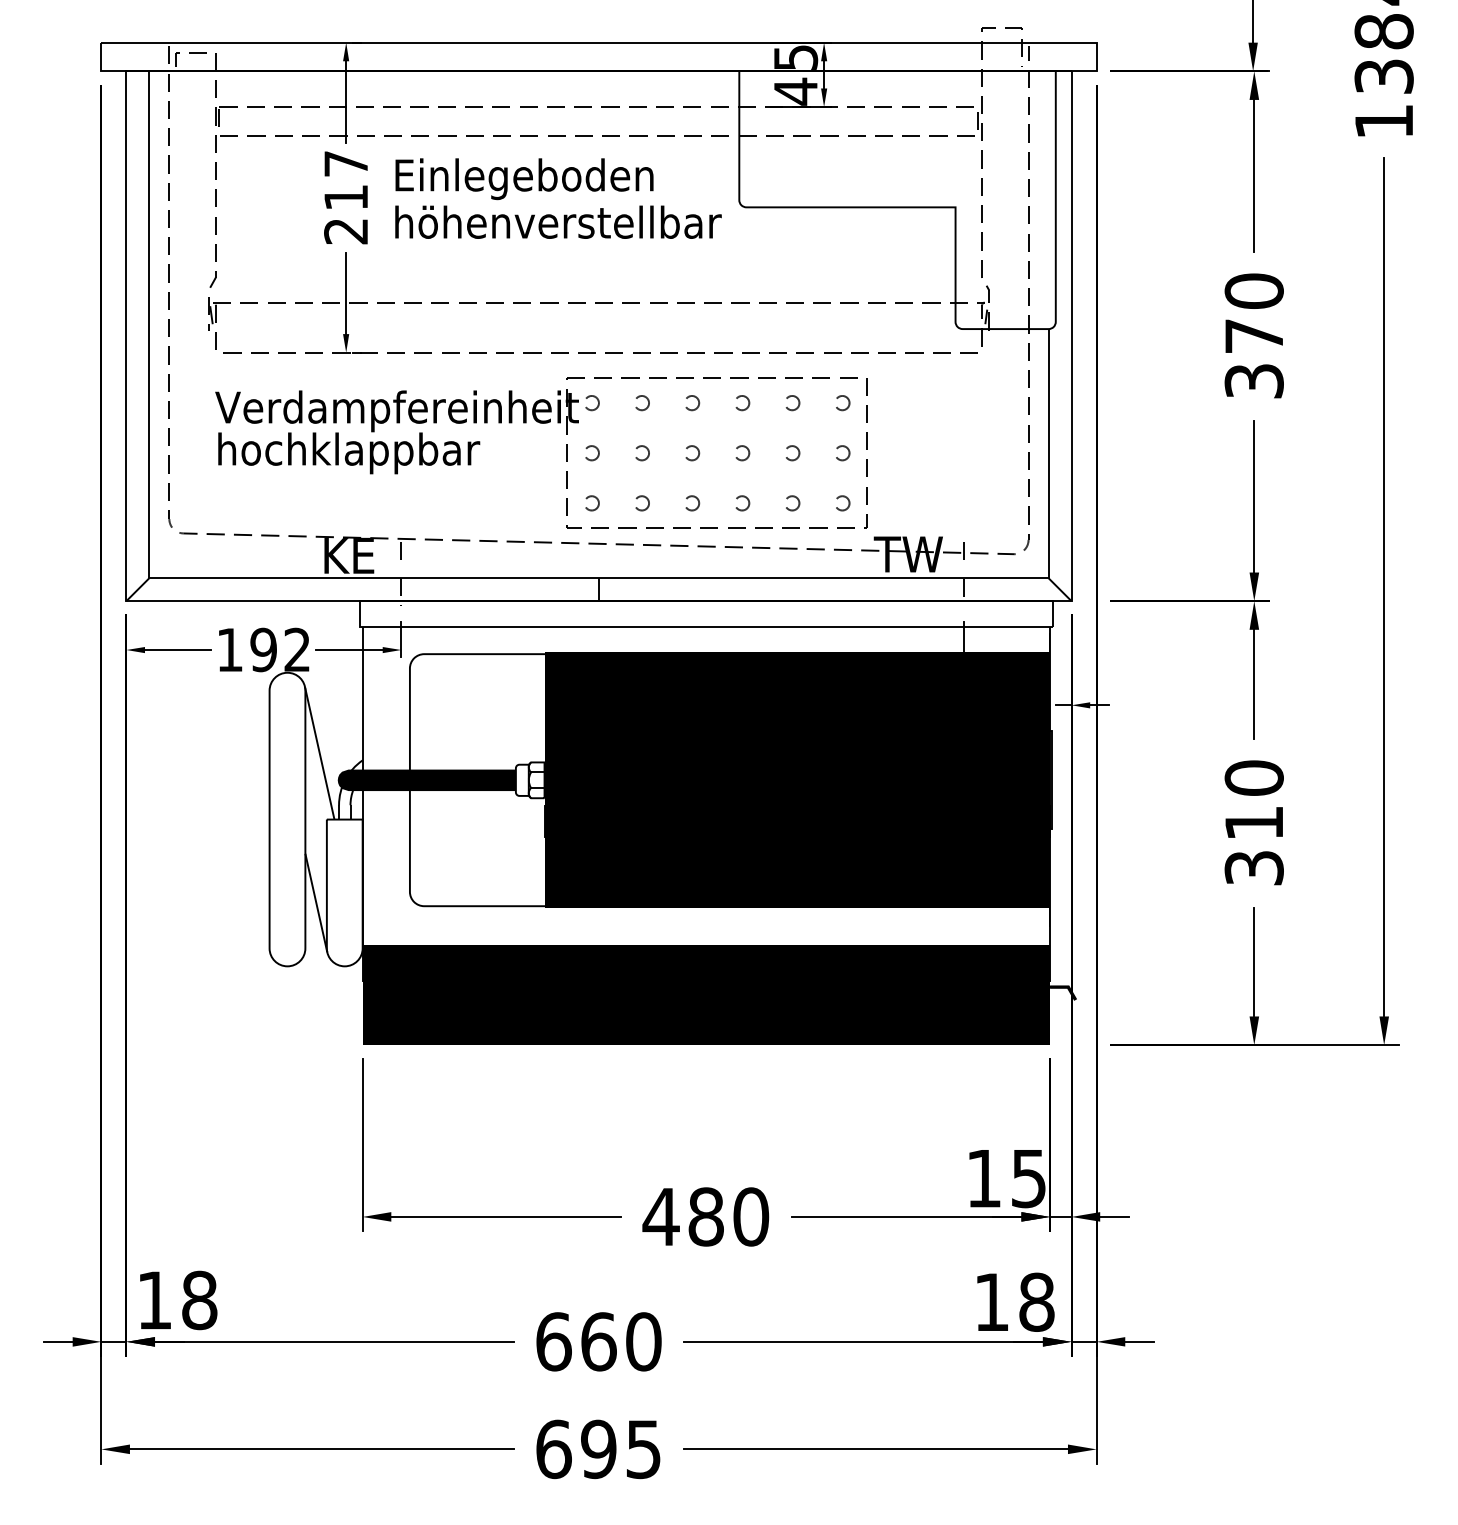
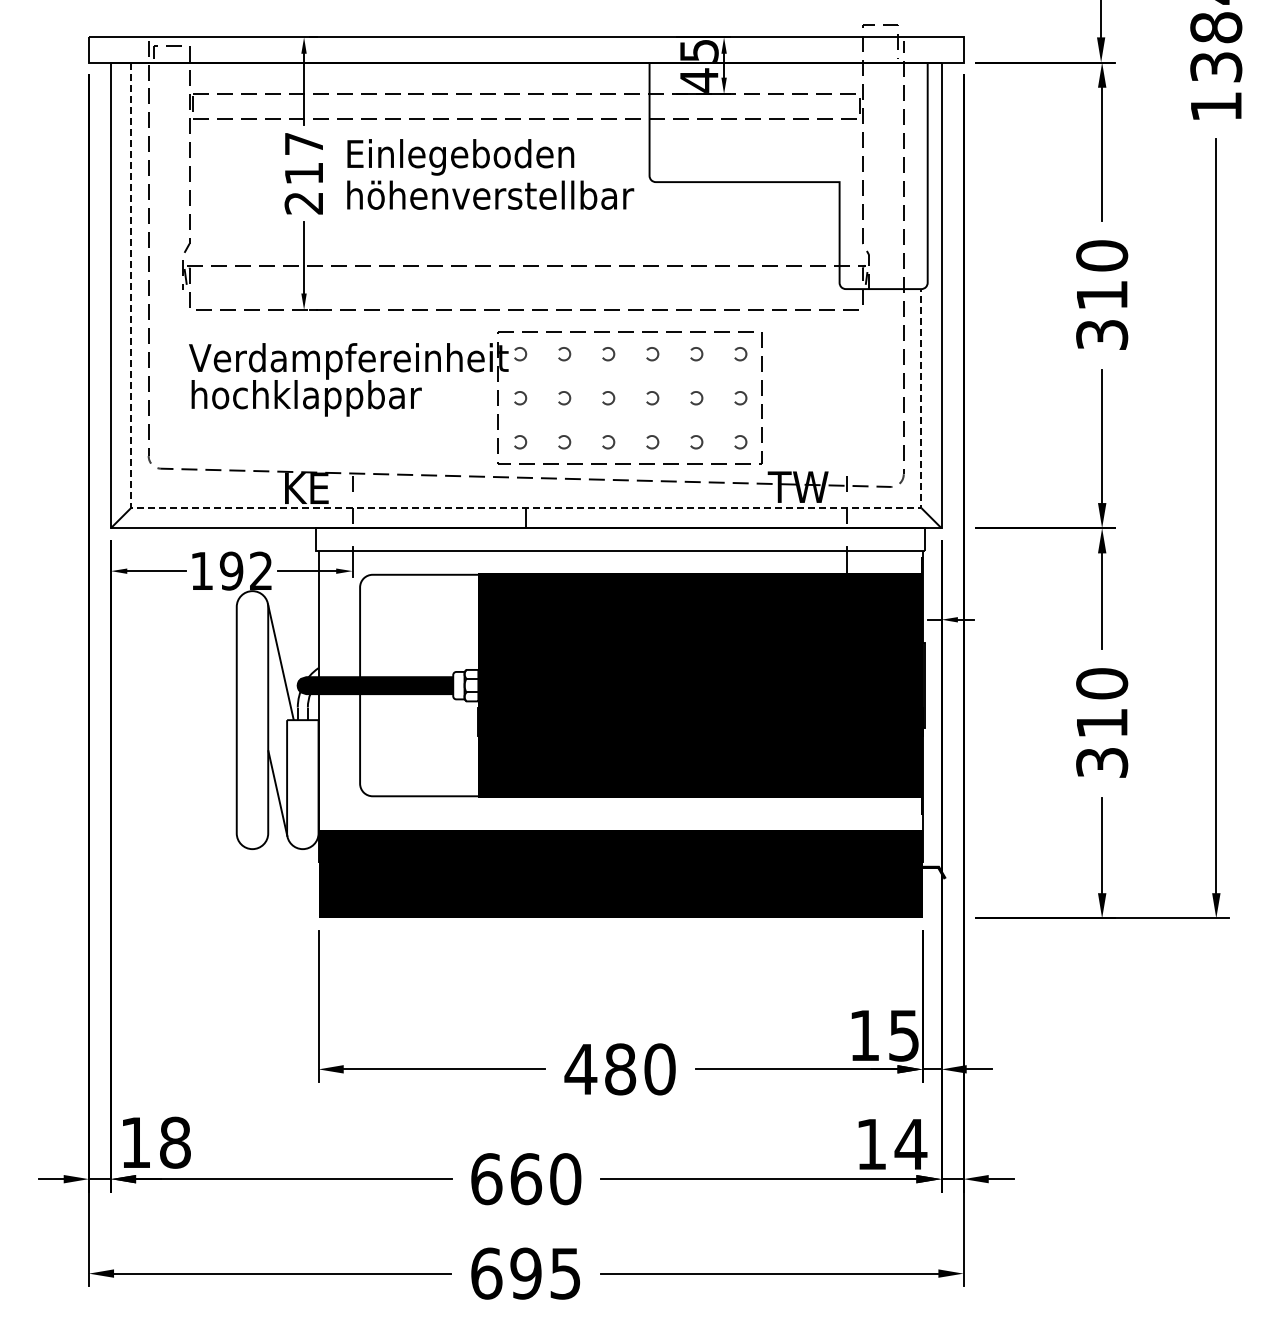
text: (1254, 336) -> (1102, 295), 370 -> 310
line: (469, 578) -> (412, 508), solid -> dashed
text: (1036, 1302) -> (910, 1144), 18 -> 14

